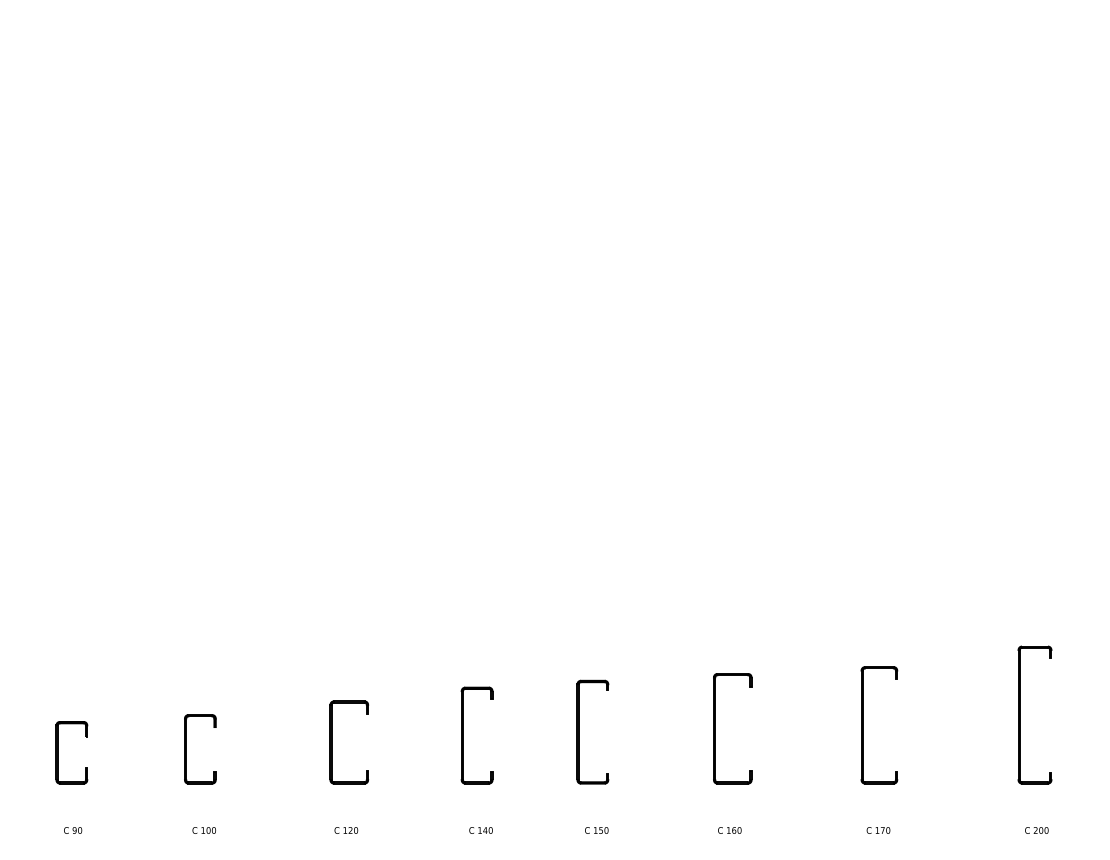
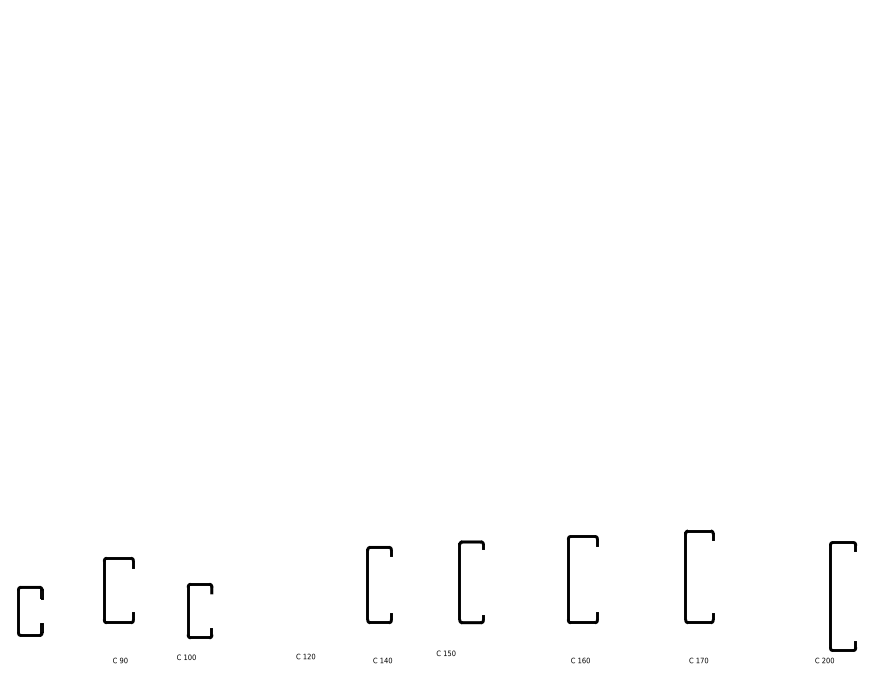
part: (1020, 714) -> (831, 596), moved
part: (332, 742) -> (105, 590), moved
part: (186, 749) -> (189, 611), moved
part: (58, 752) -> (19, 611), moved
text: (73, 830) -> (120, 660), moved
text: (203, 830) -> (185, 657), moved
text: (346, 830) -> (305, 656), moved
text: (596, 830) -> (445, 653), moved

